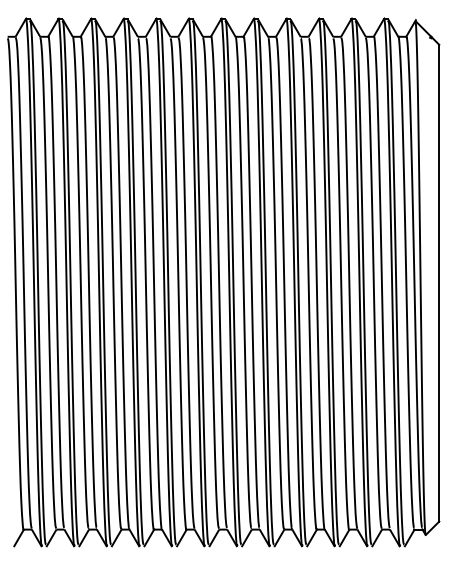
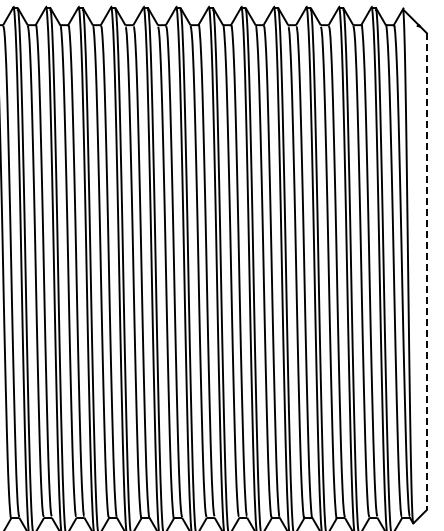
line: (439, 283) -> (427, 271), solid -> dashed

